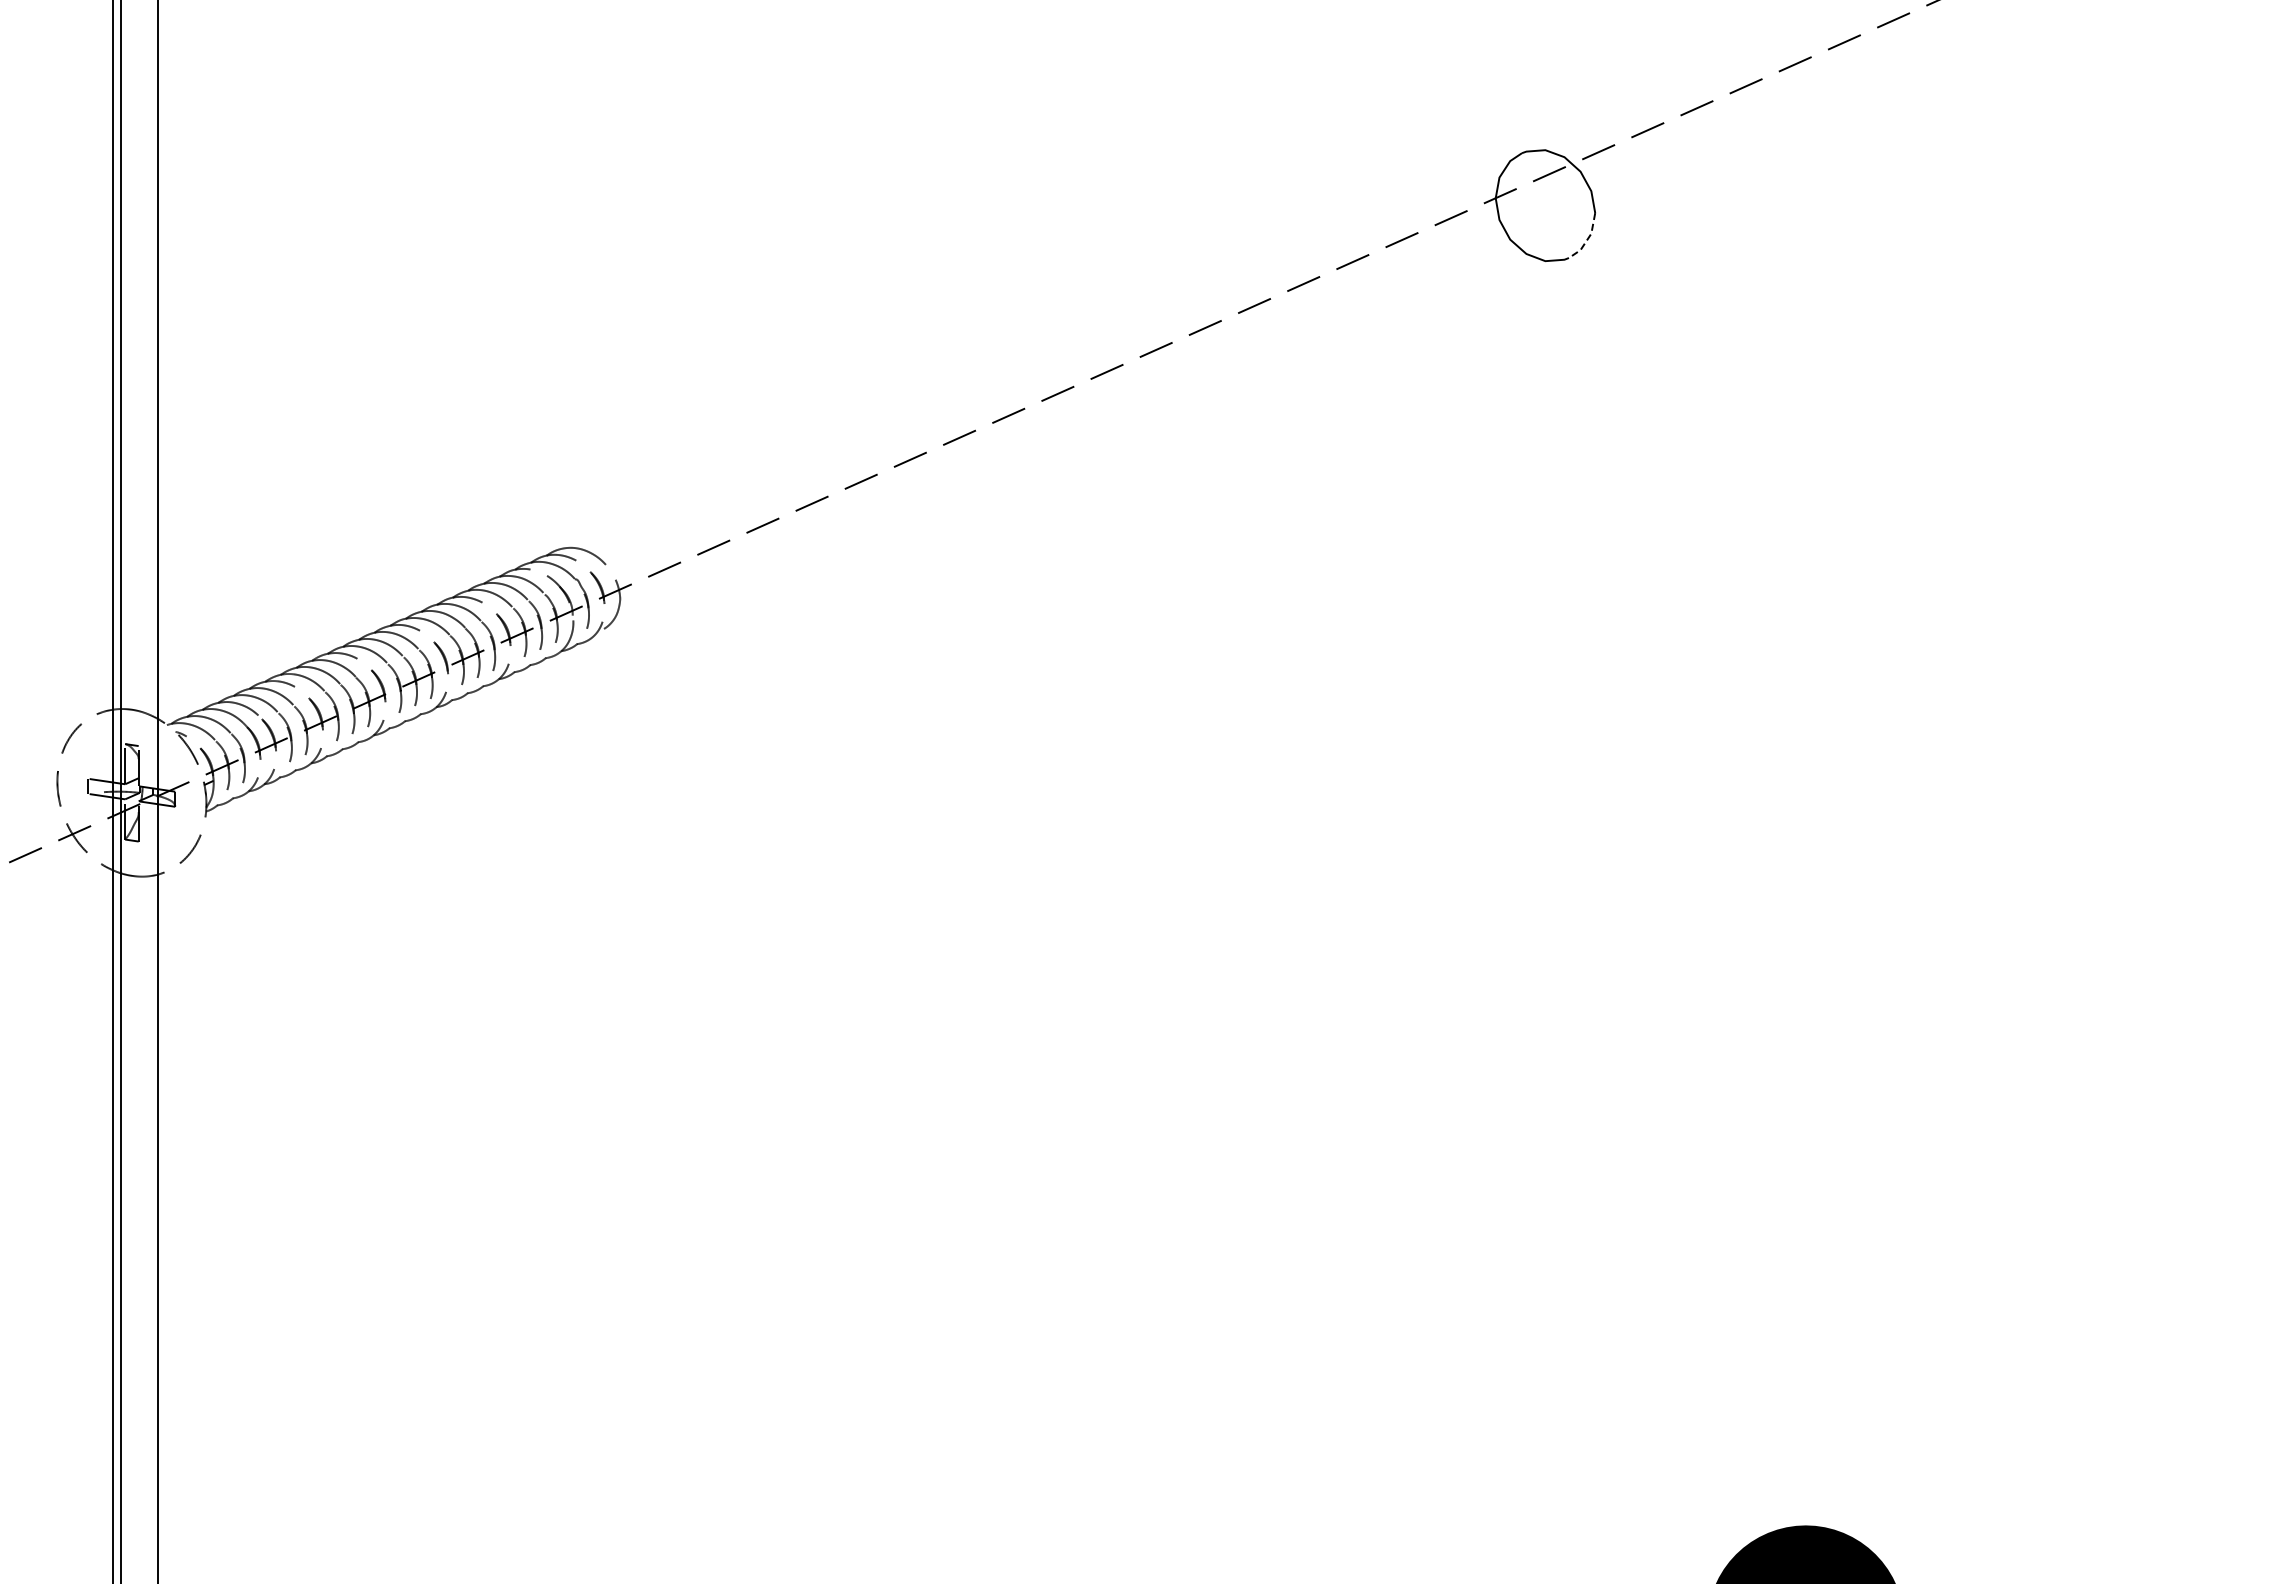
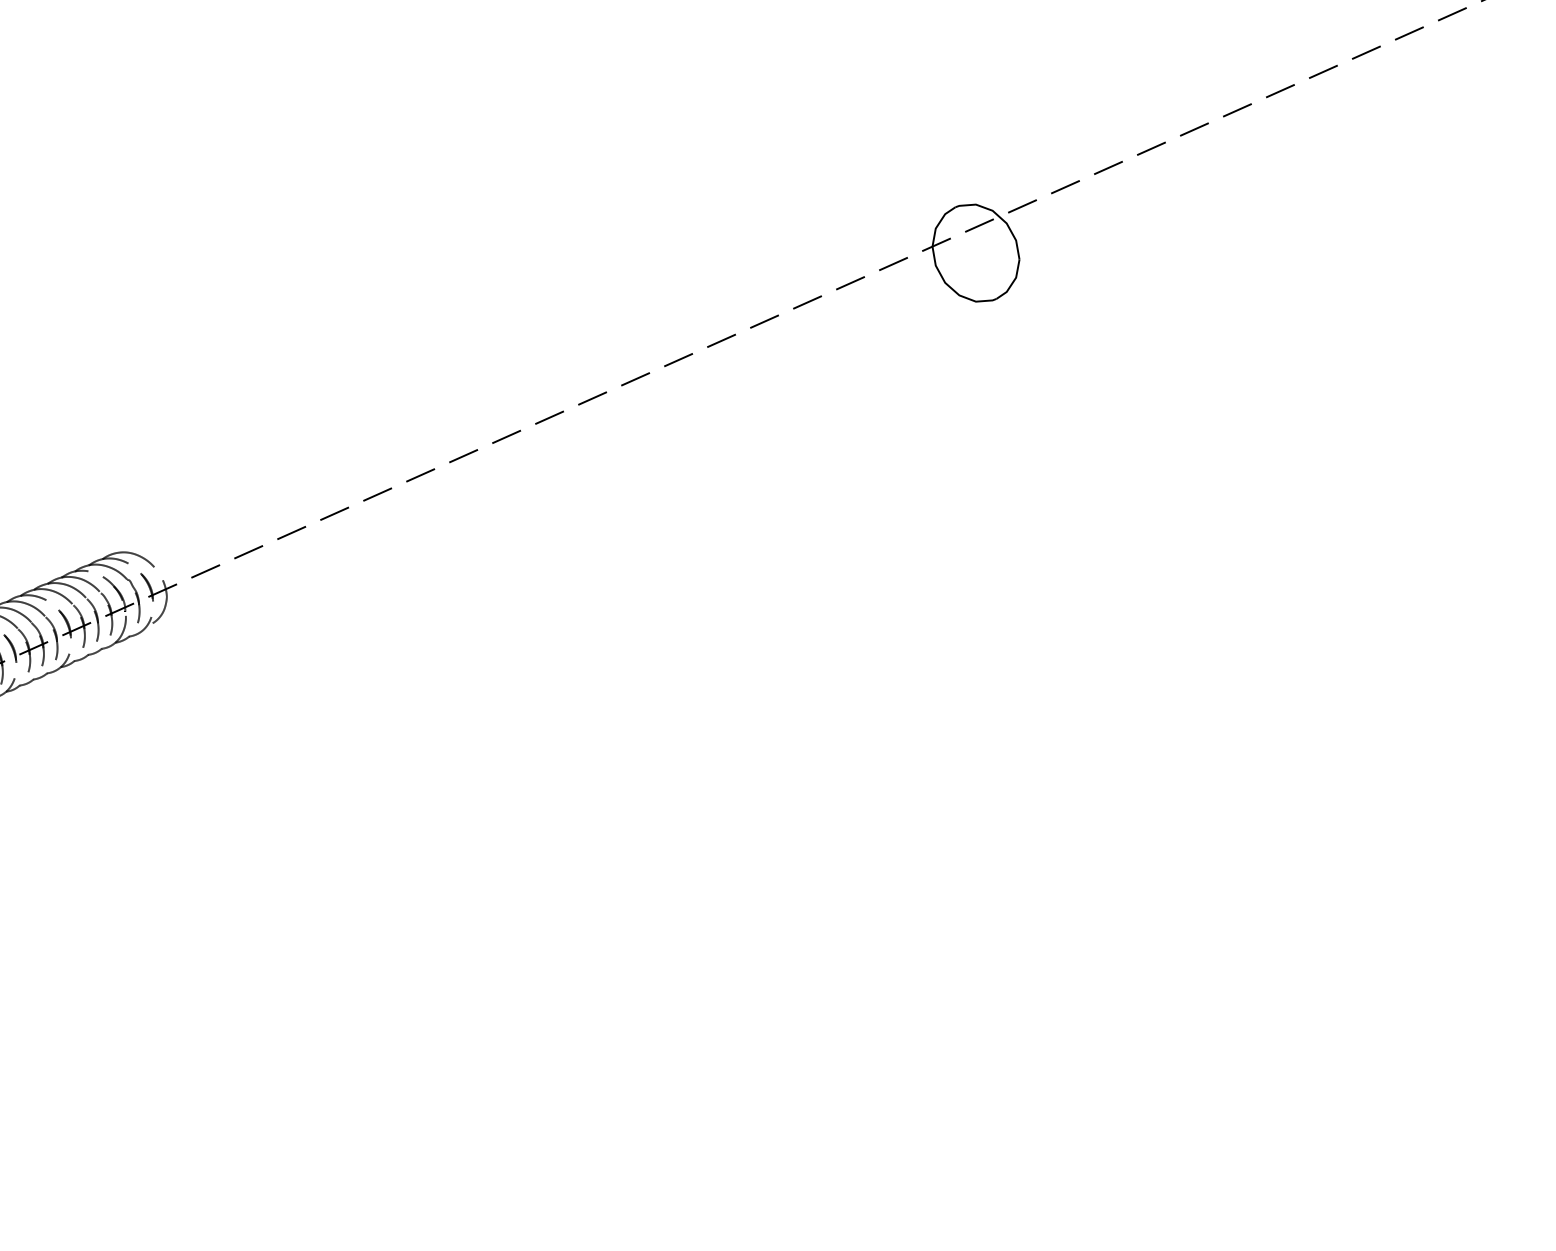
line: (1587, 239) -> (1012, 282), dashed -> solid

